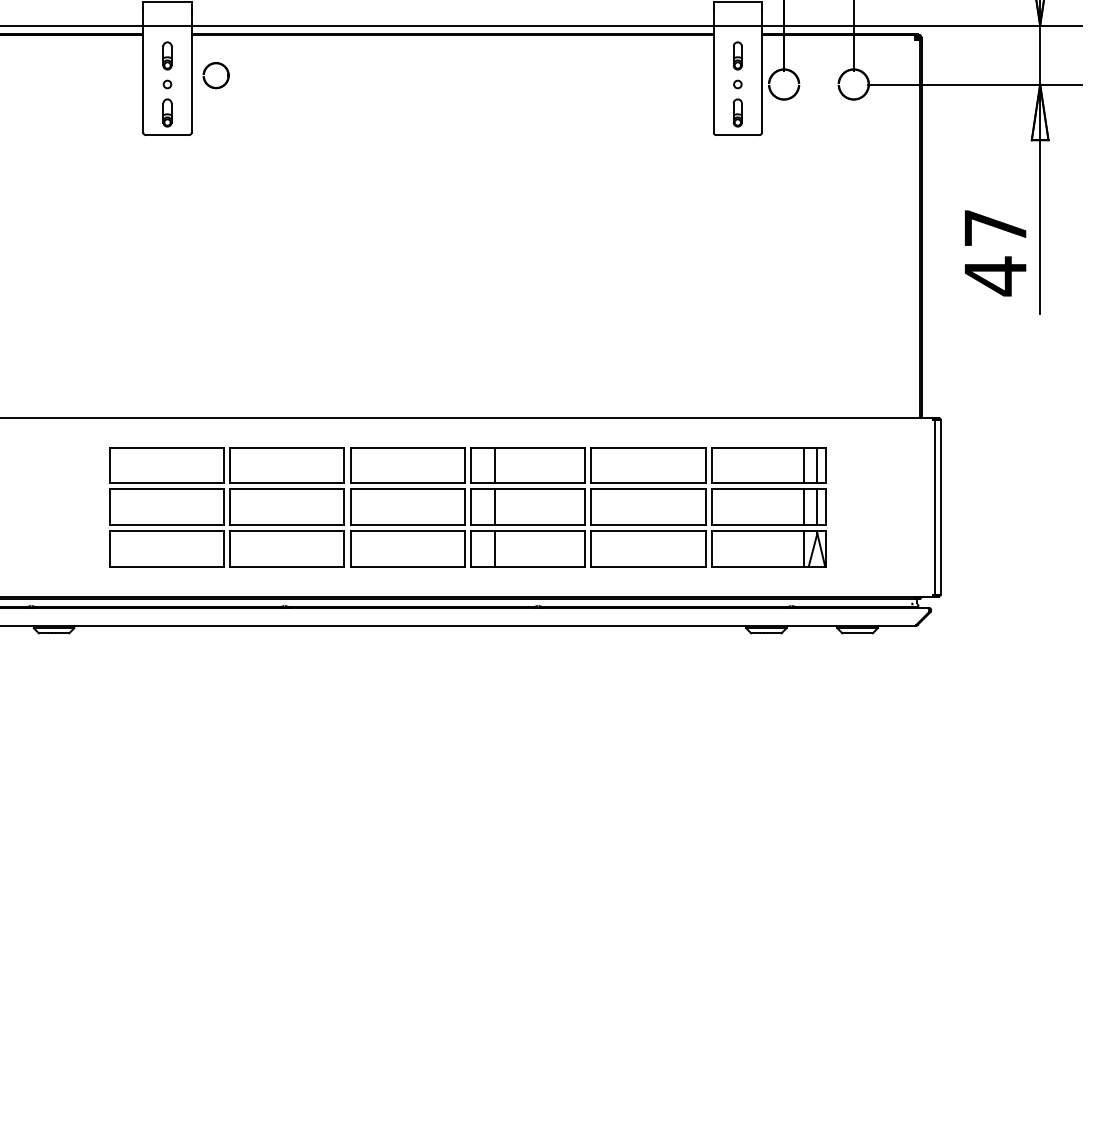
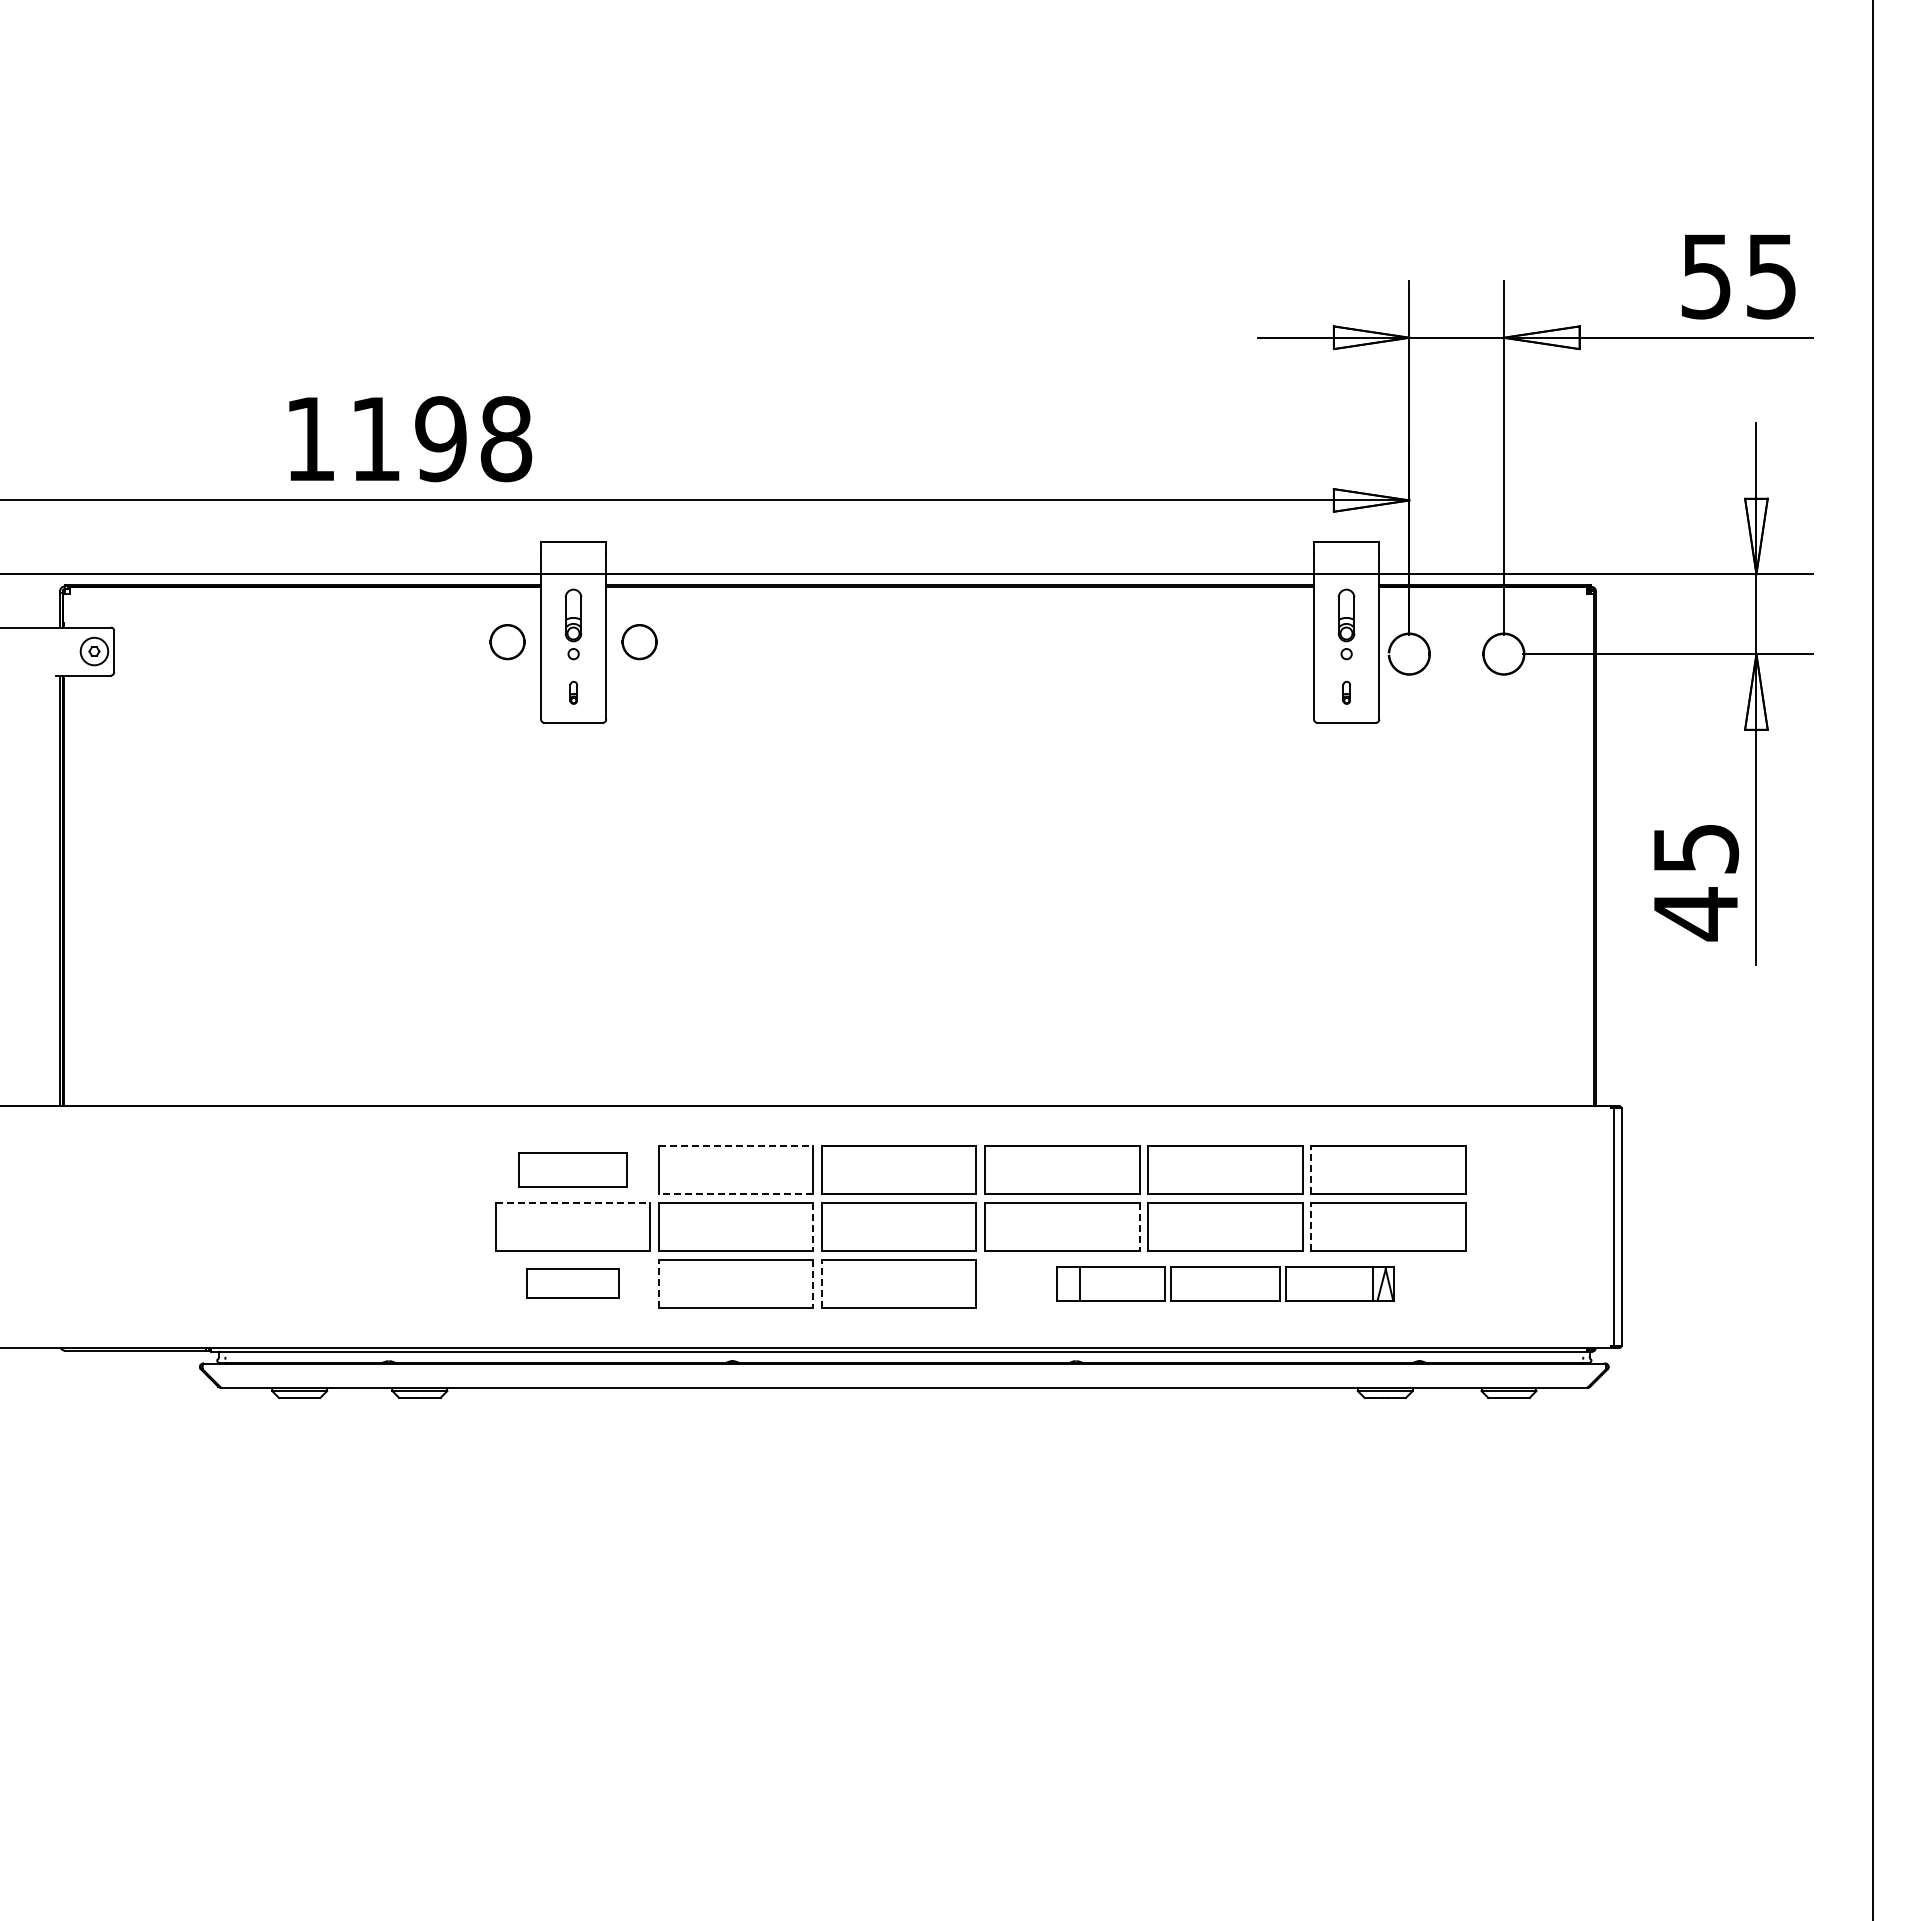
part: (167, 55) -> (573, 615), size x1.4
part: (737, 55) -> (1346, 615), size x1.4
part: (118, 75) -> (507, 642), added
part: (167, 112) -> (573, 692), size x0.6
part: (737, 112) -> (1346, 692), size x0.6
text: (995, 227) -> (1696, 848), 47 -> 45
line: (287, 447) -> (736, 1146), solid -> dashed
part: (166, 464) -> (572, 1169), size x0.7
line: (711, 464) -> (1311, 1169), solid -> dashed
line: (495, 465) -> (1018, 1170), removed
line: (804, 465) -> (1436, 1170), removed
line: (817, 465) -> (1454, 1170), removed
line: (286, 483) -> (735, 1194), solid -> dashed
line: (167, 489) -> (573, 1202), solid -> dashed
line: (495, 506) -> (1018, 1226), removed
line: (711, 506) -> (1311, 1226), solid -> dashed
line: (804, 506) -> (1436, 1226), removed
line: (817, 506) -> (1454, 1226), removed
line: (344, 507) -> (813, 1227), solid -> dashed
line: (584, 507) -> (1139, 1227), solid -> dashed
part: (166, 548) -> (572, 1283), size x0.6
line: (230, 548) -> (658, 1283), solid -> dashed
line: (350, 548) -> (821, 1283), solid -> dashed
part: (648, 548) -> (1225, 1283), size x0.7
line: (344, 549) -> (813, 1284), solid -> dashed

